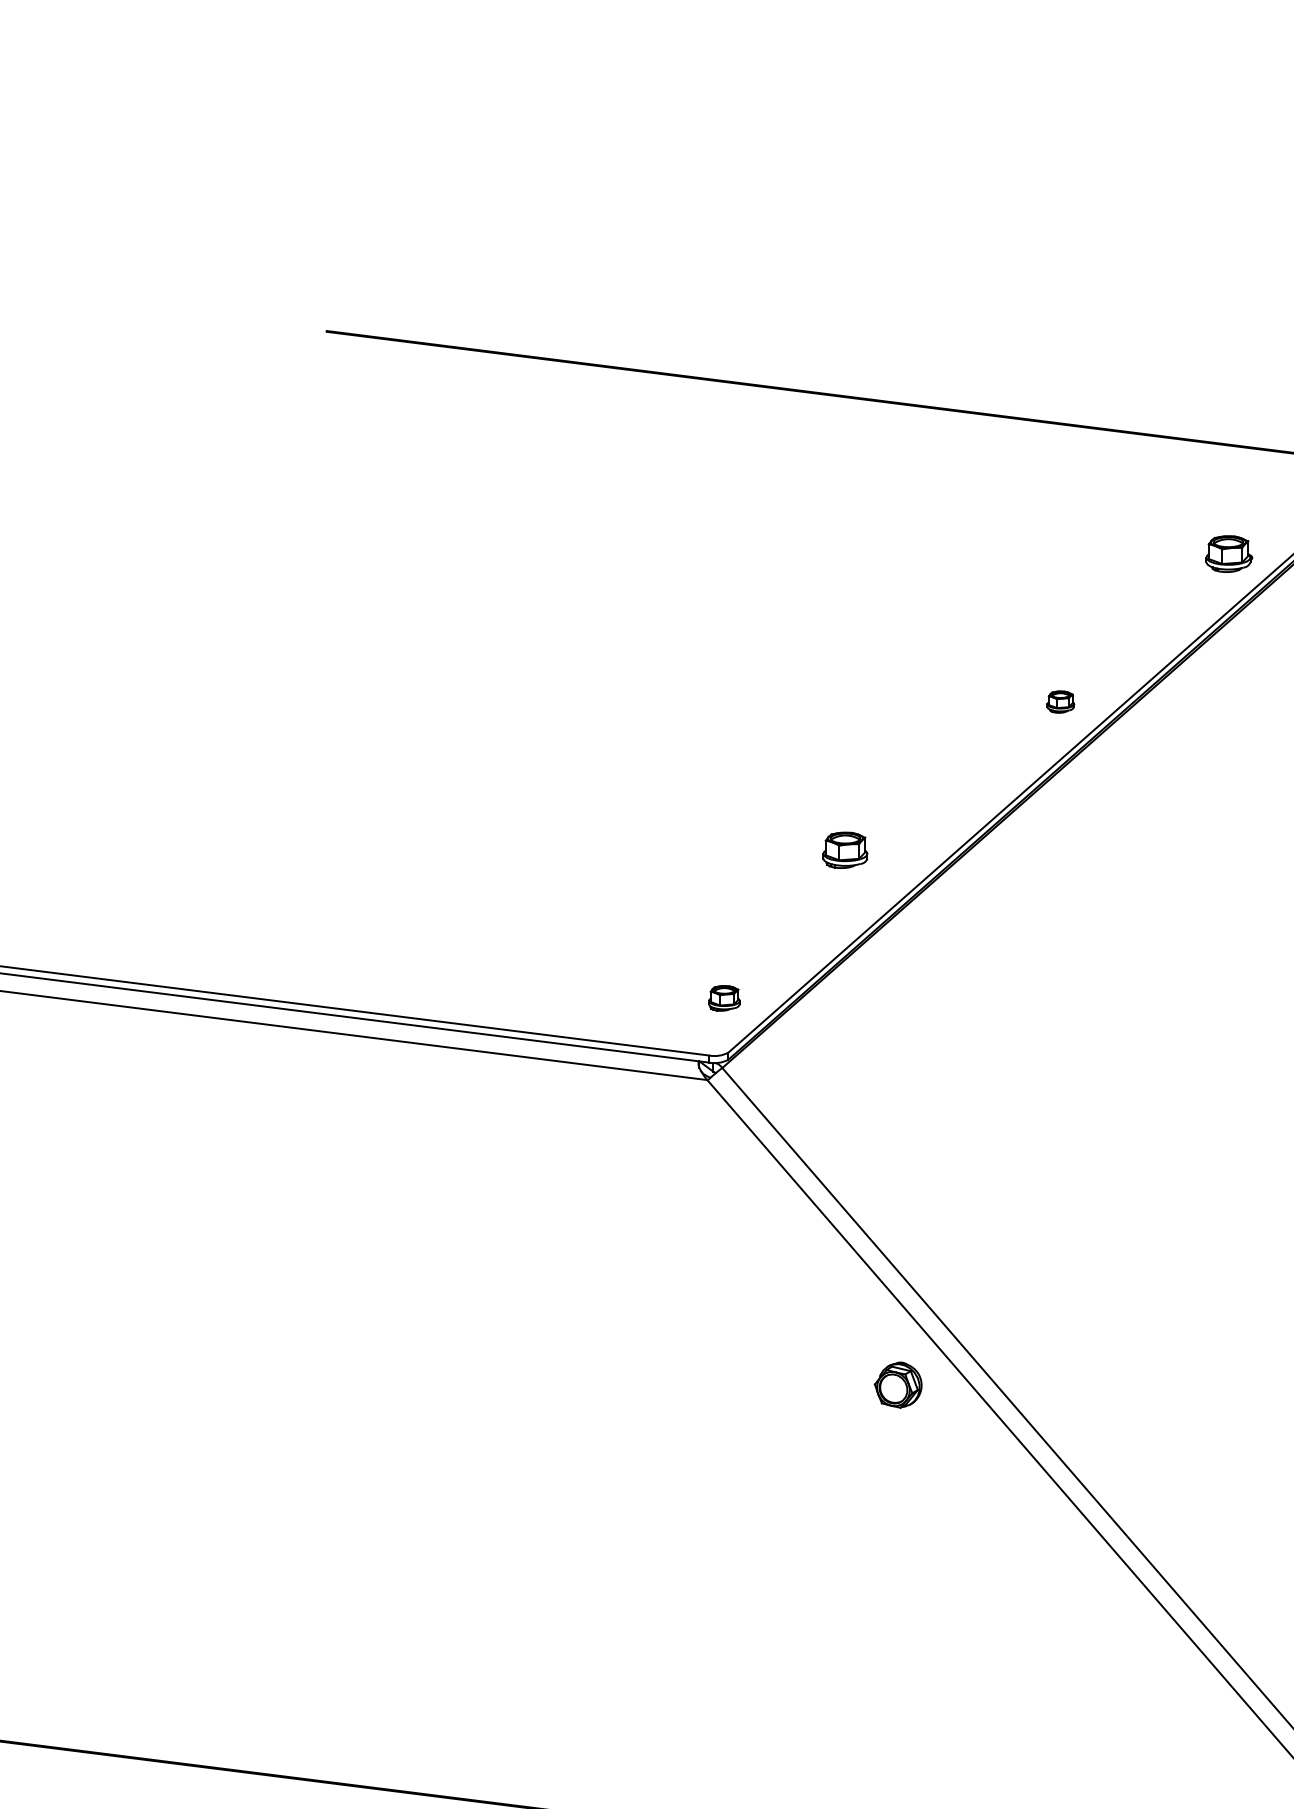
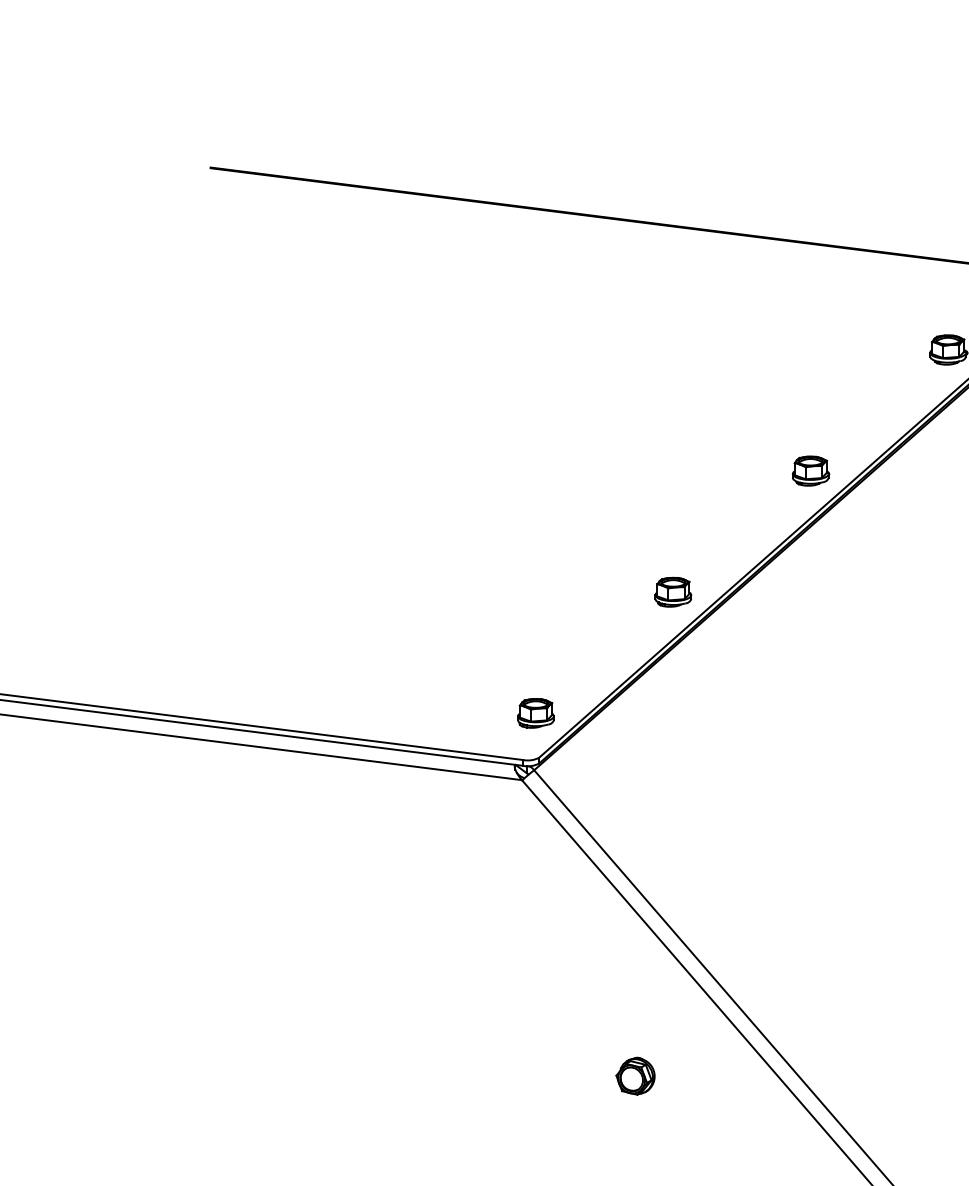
part: (1060, 701) -> (810, 470), size x1.67
part: (845, 849) -> (673, 591), moved
part: (724, 998) -> (535, 713), size x1.43
part: (897, 1384) -> (634, 1075), moved

